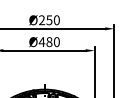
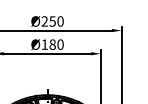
text: (41, 41) -> (44, 44), Ø480 -> Ø180

